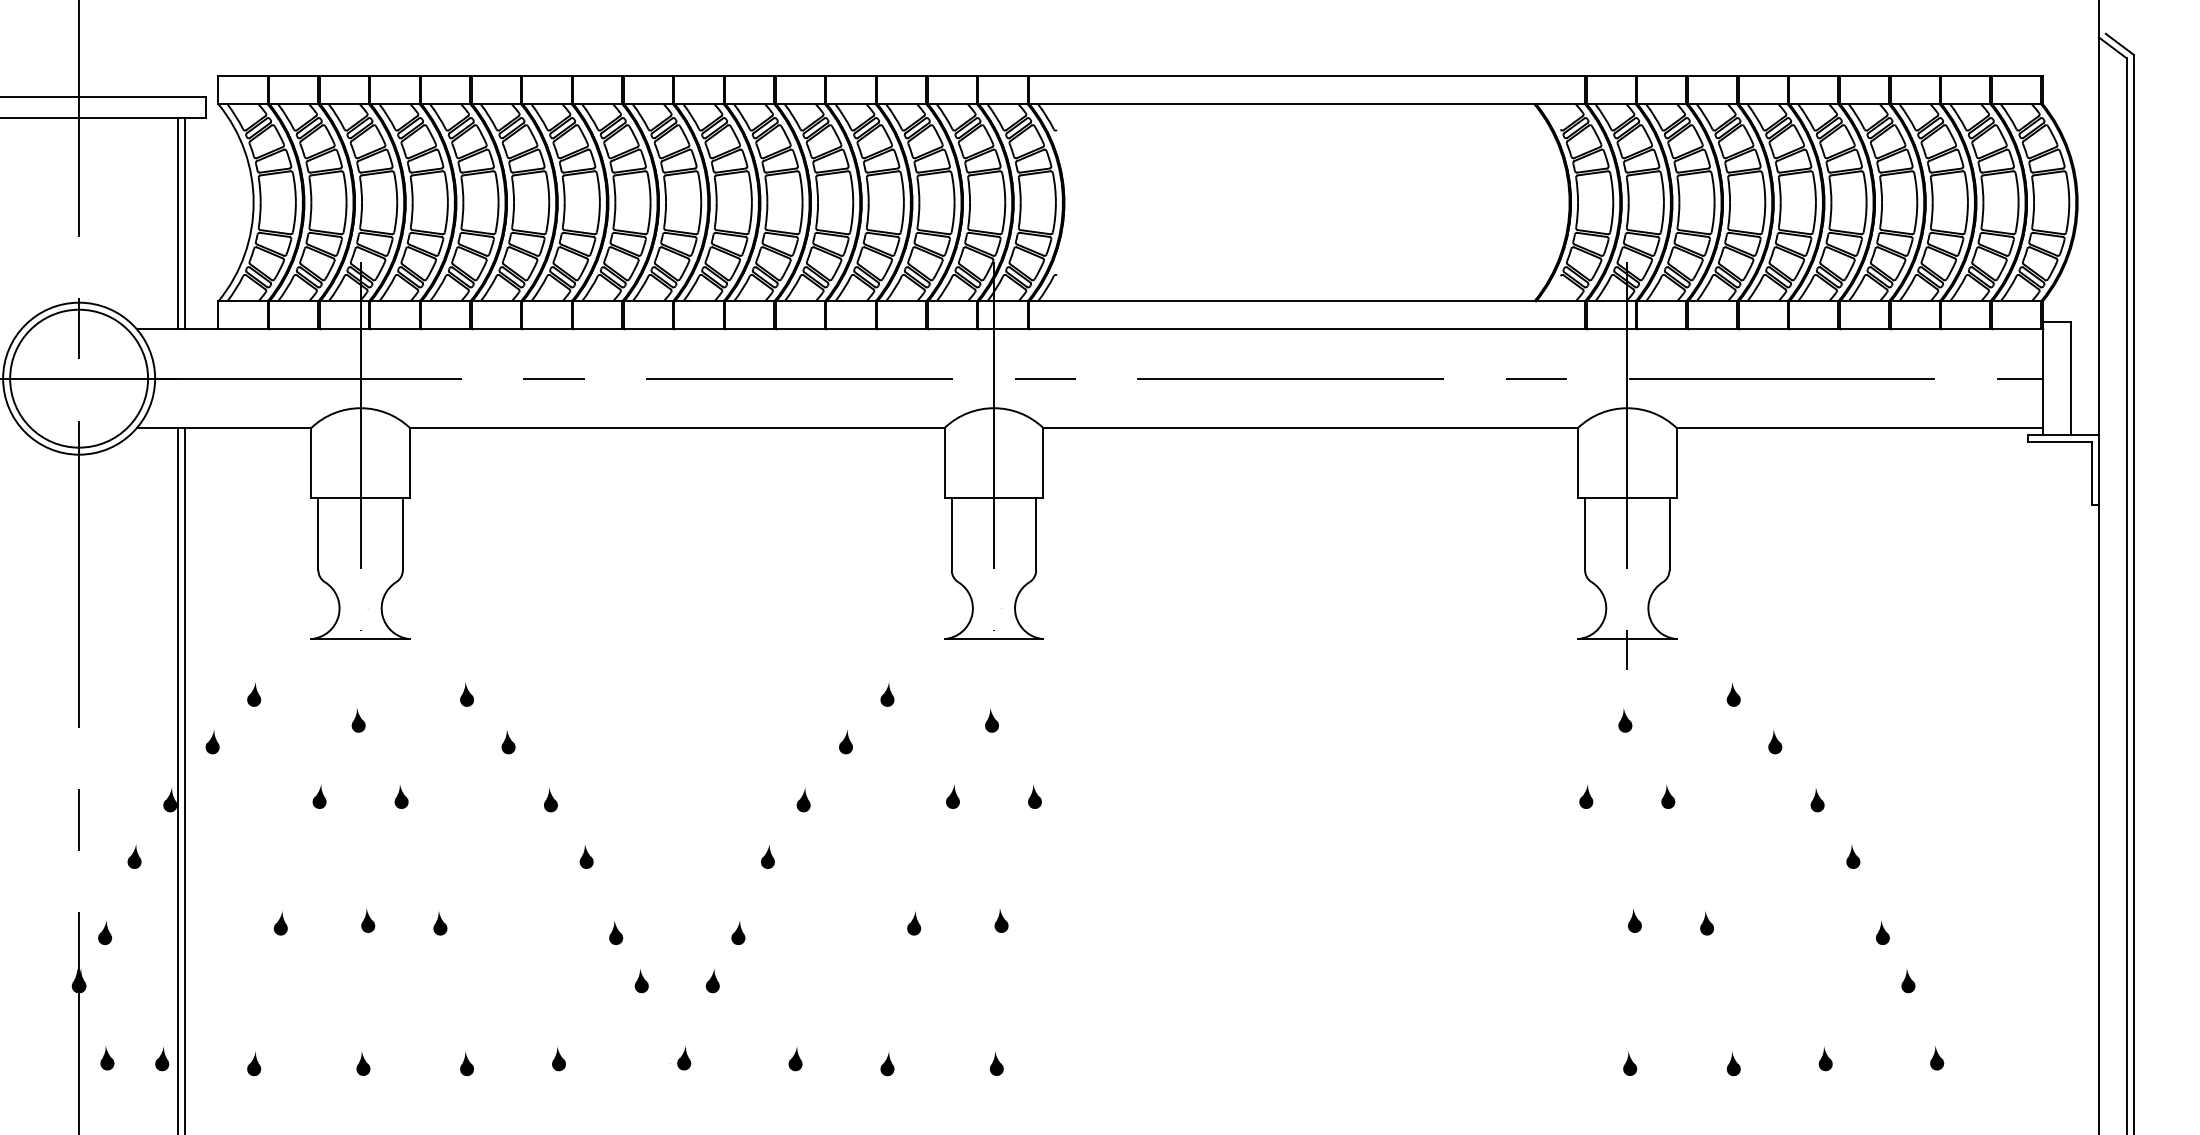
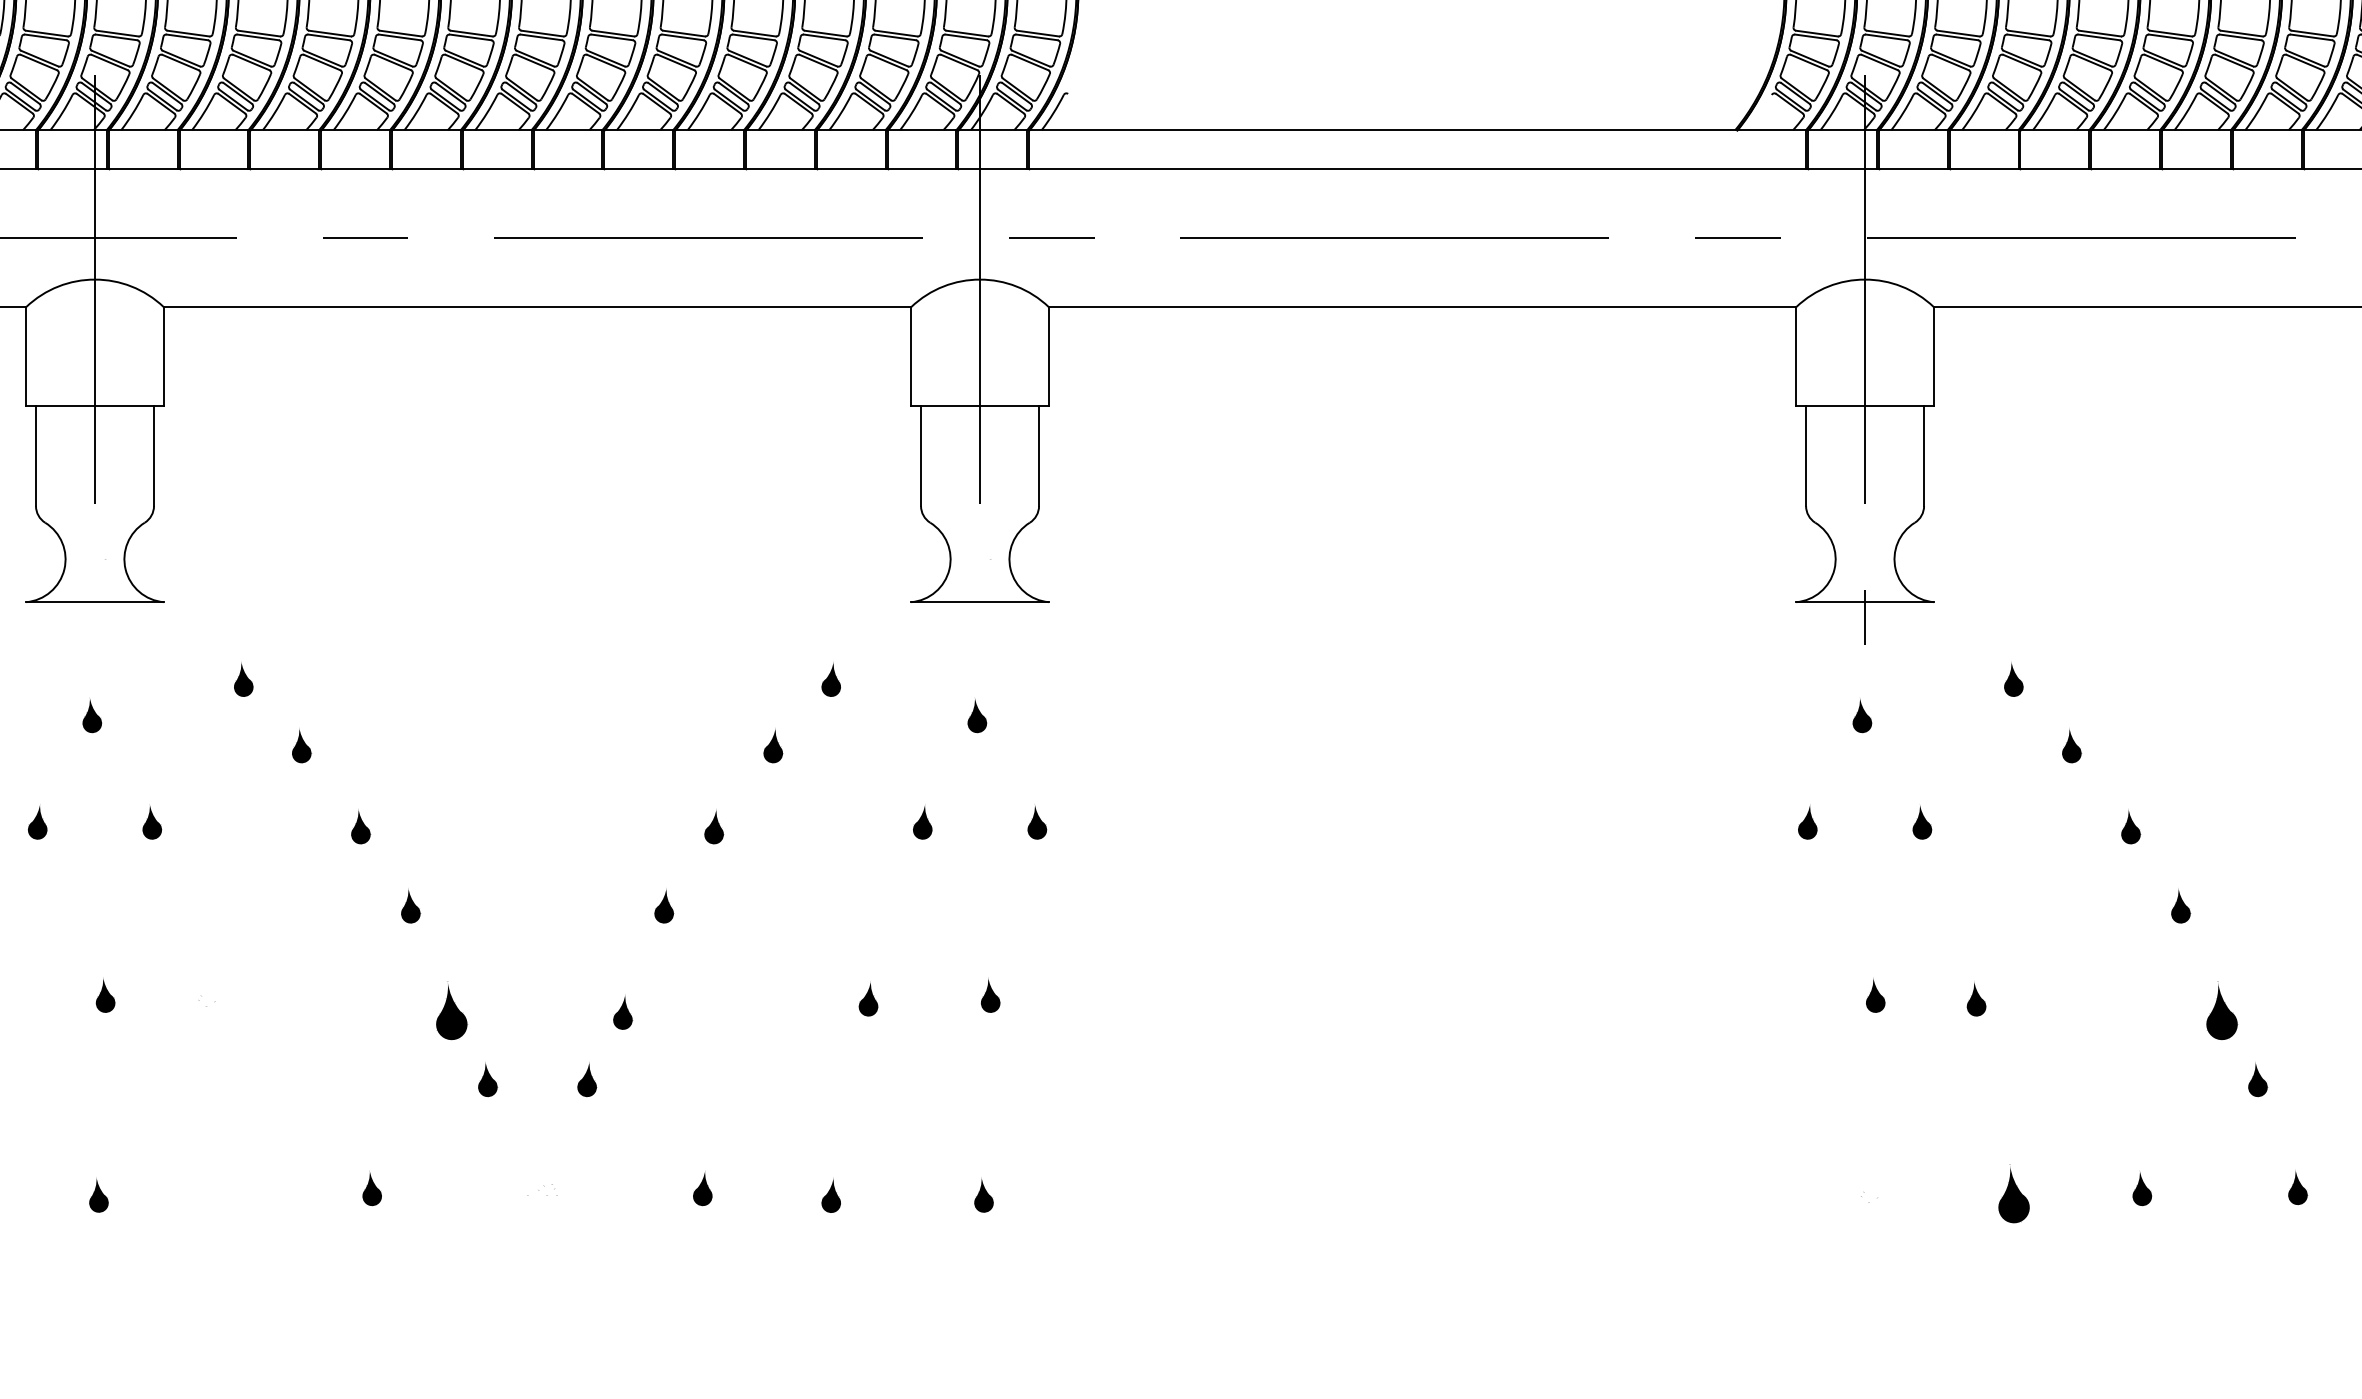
fill: (440, 922) -> (206, 998), removed
part: (616, 932) -> (452, 1012), size x1.6
part: (1882, 932) -> (2221, 1012), size x1.6
fill: (684, 1057) -> (547, 1186), removed
fill: (1630, 1062) -> (1869, 1193), removed
part: (466, 1063) -> (242, 1195), removed
part: (1733, 1063) -> (2013, 1195), size x1.6

